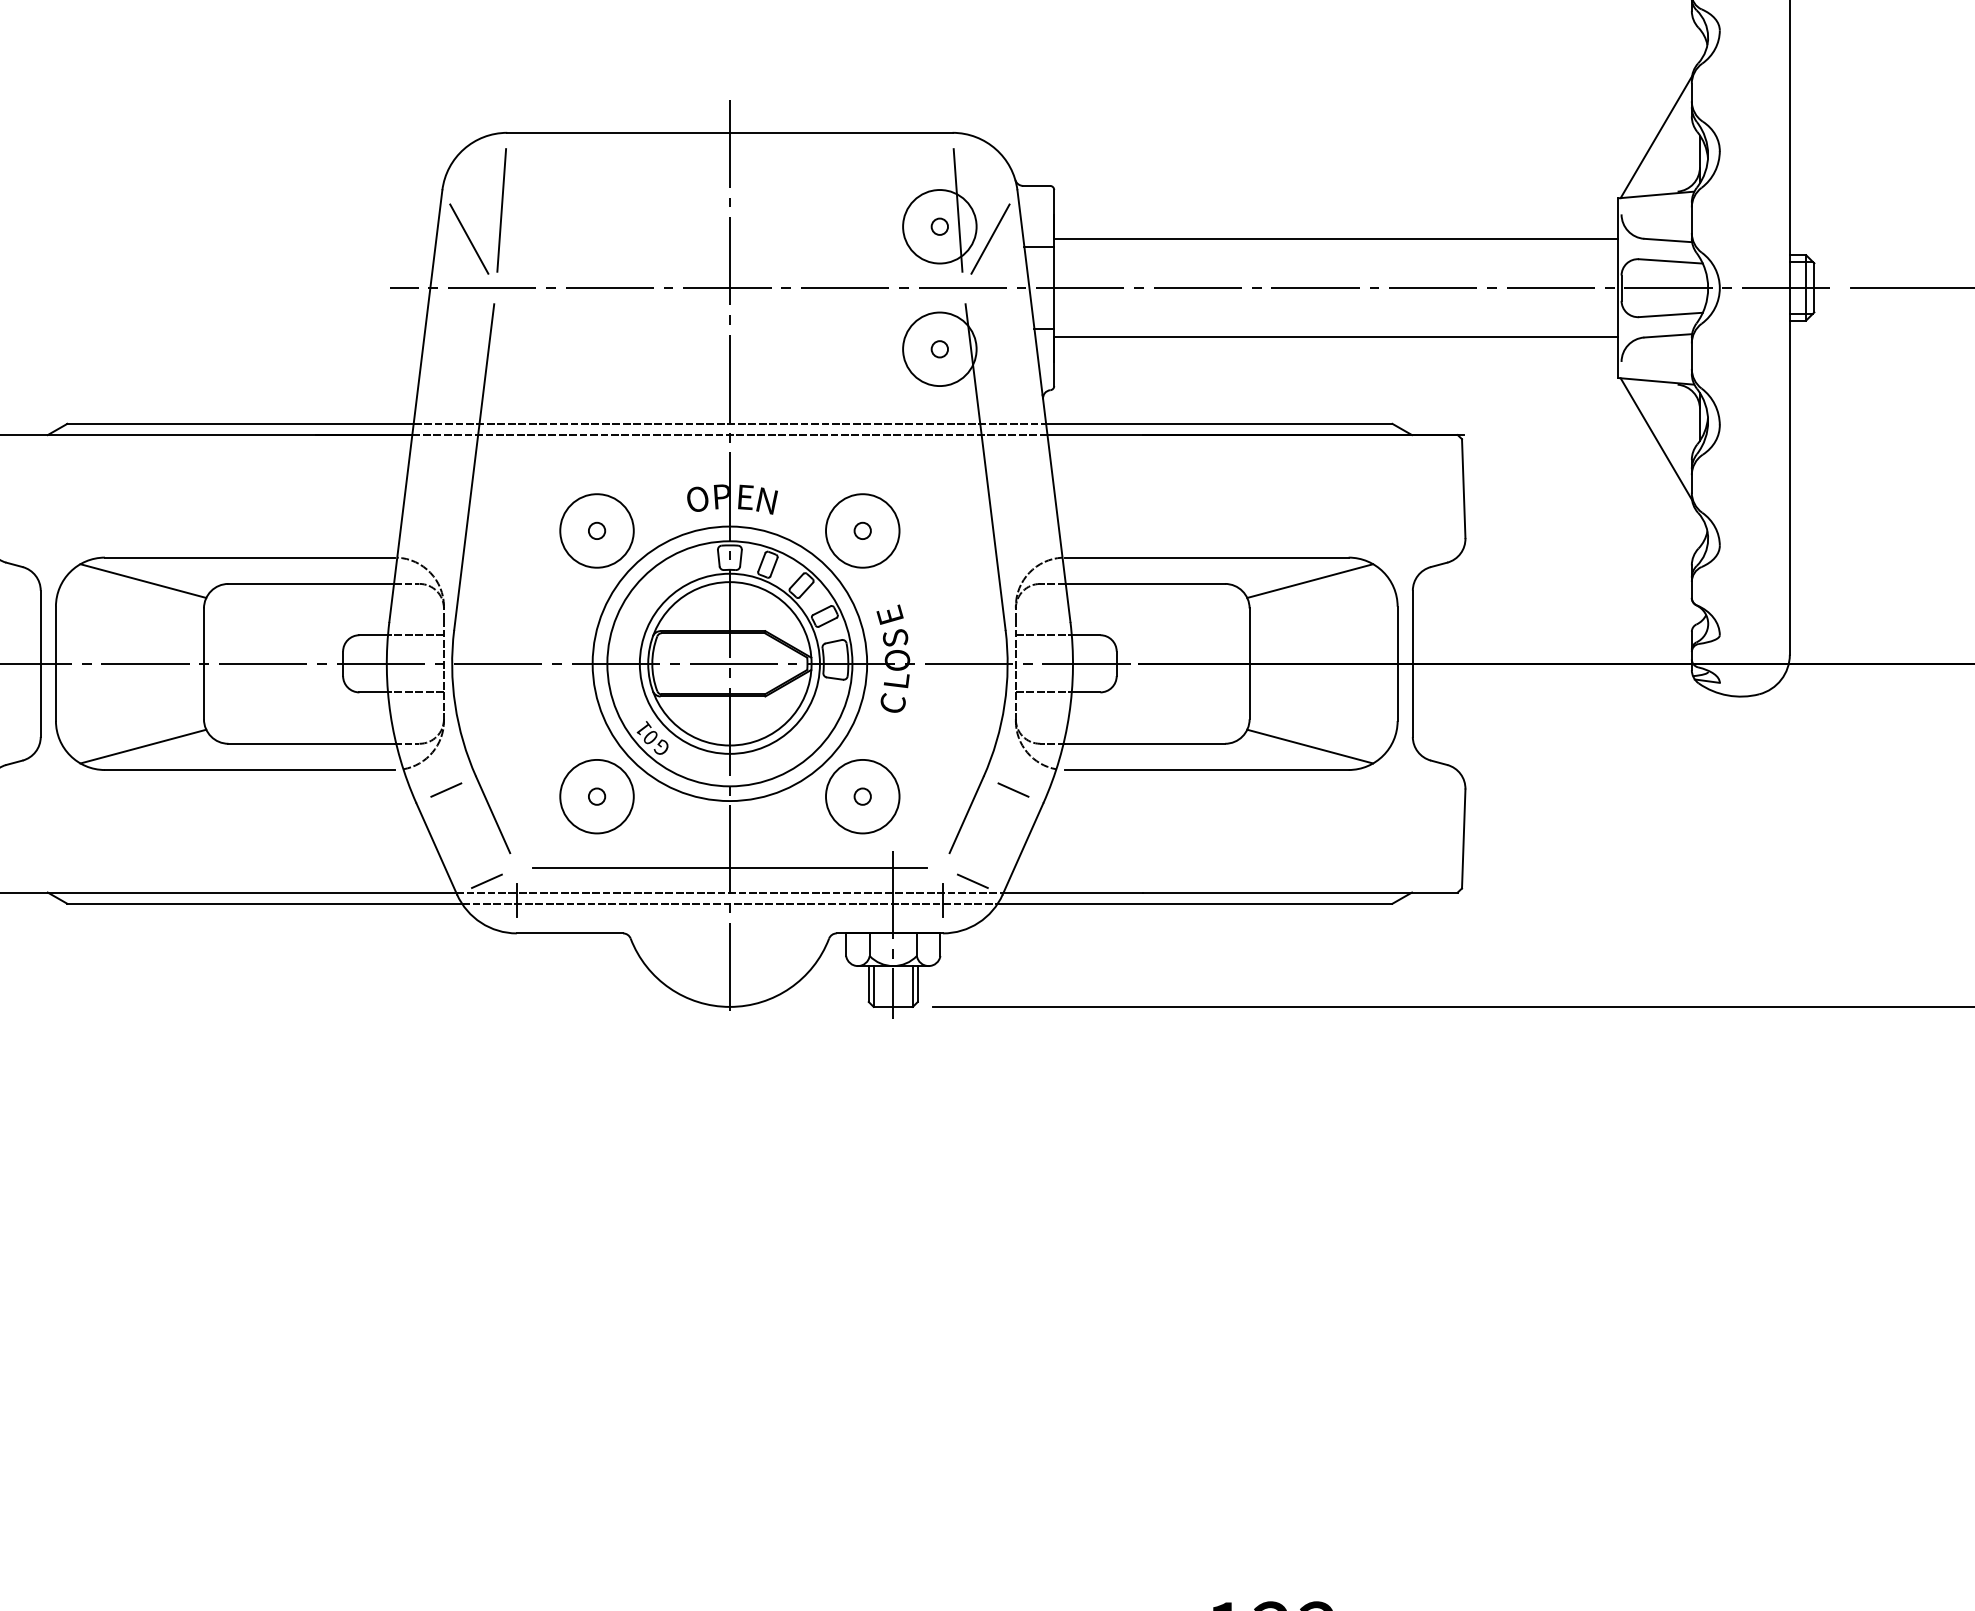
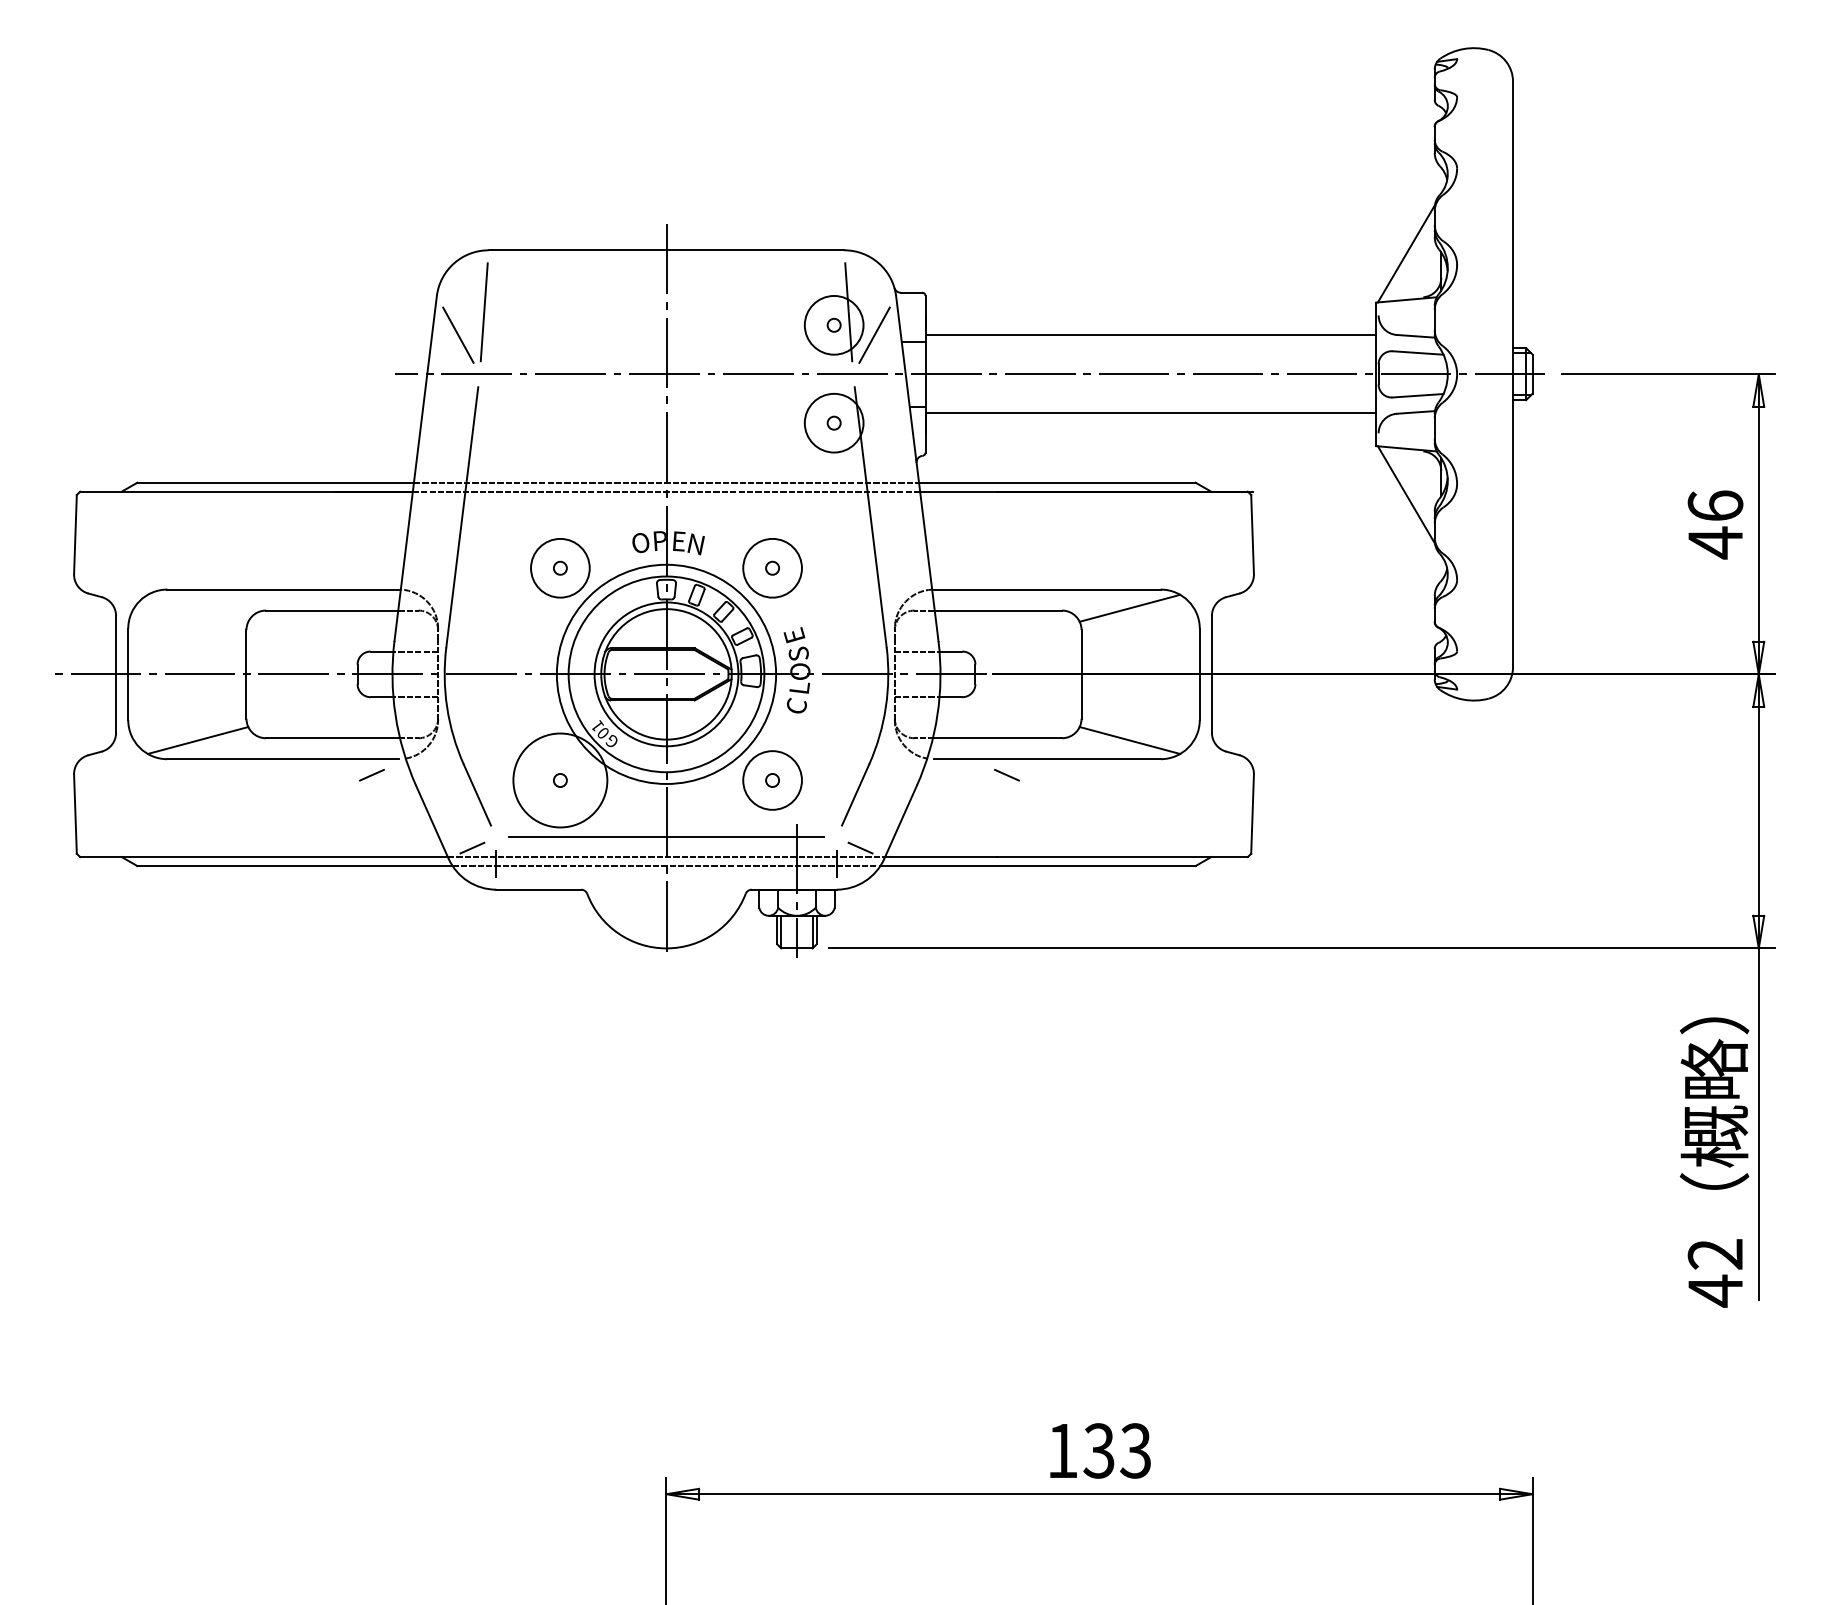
line: (142, 580) -> (197, 607), removed
line: (445, 789) -> (371, 774), moved
line: (1012, 789) -> (1006, 774), moved
circle: (597, 796) -> (560, 780), size x1.6

